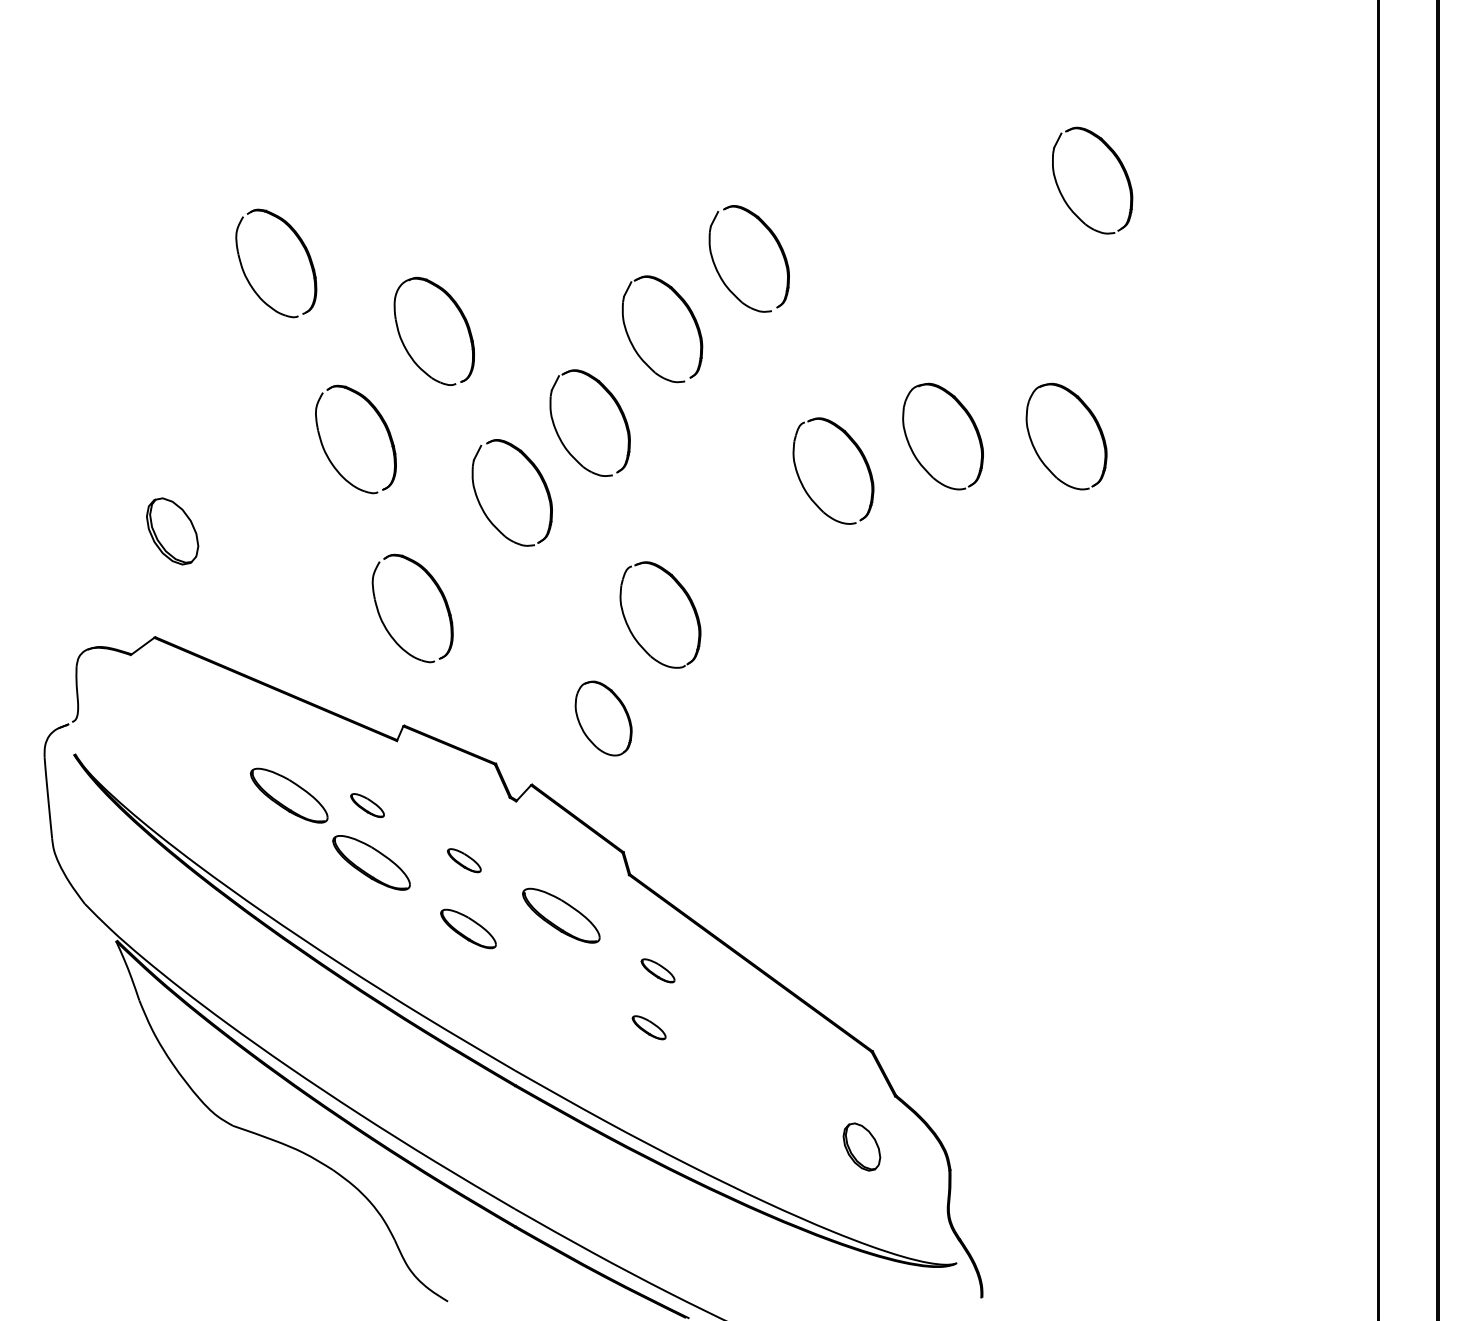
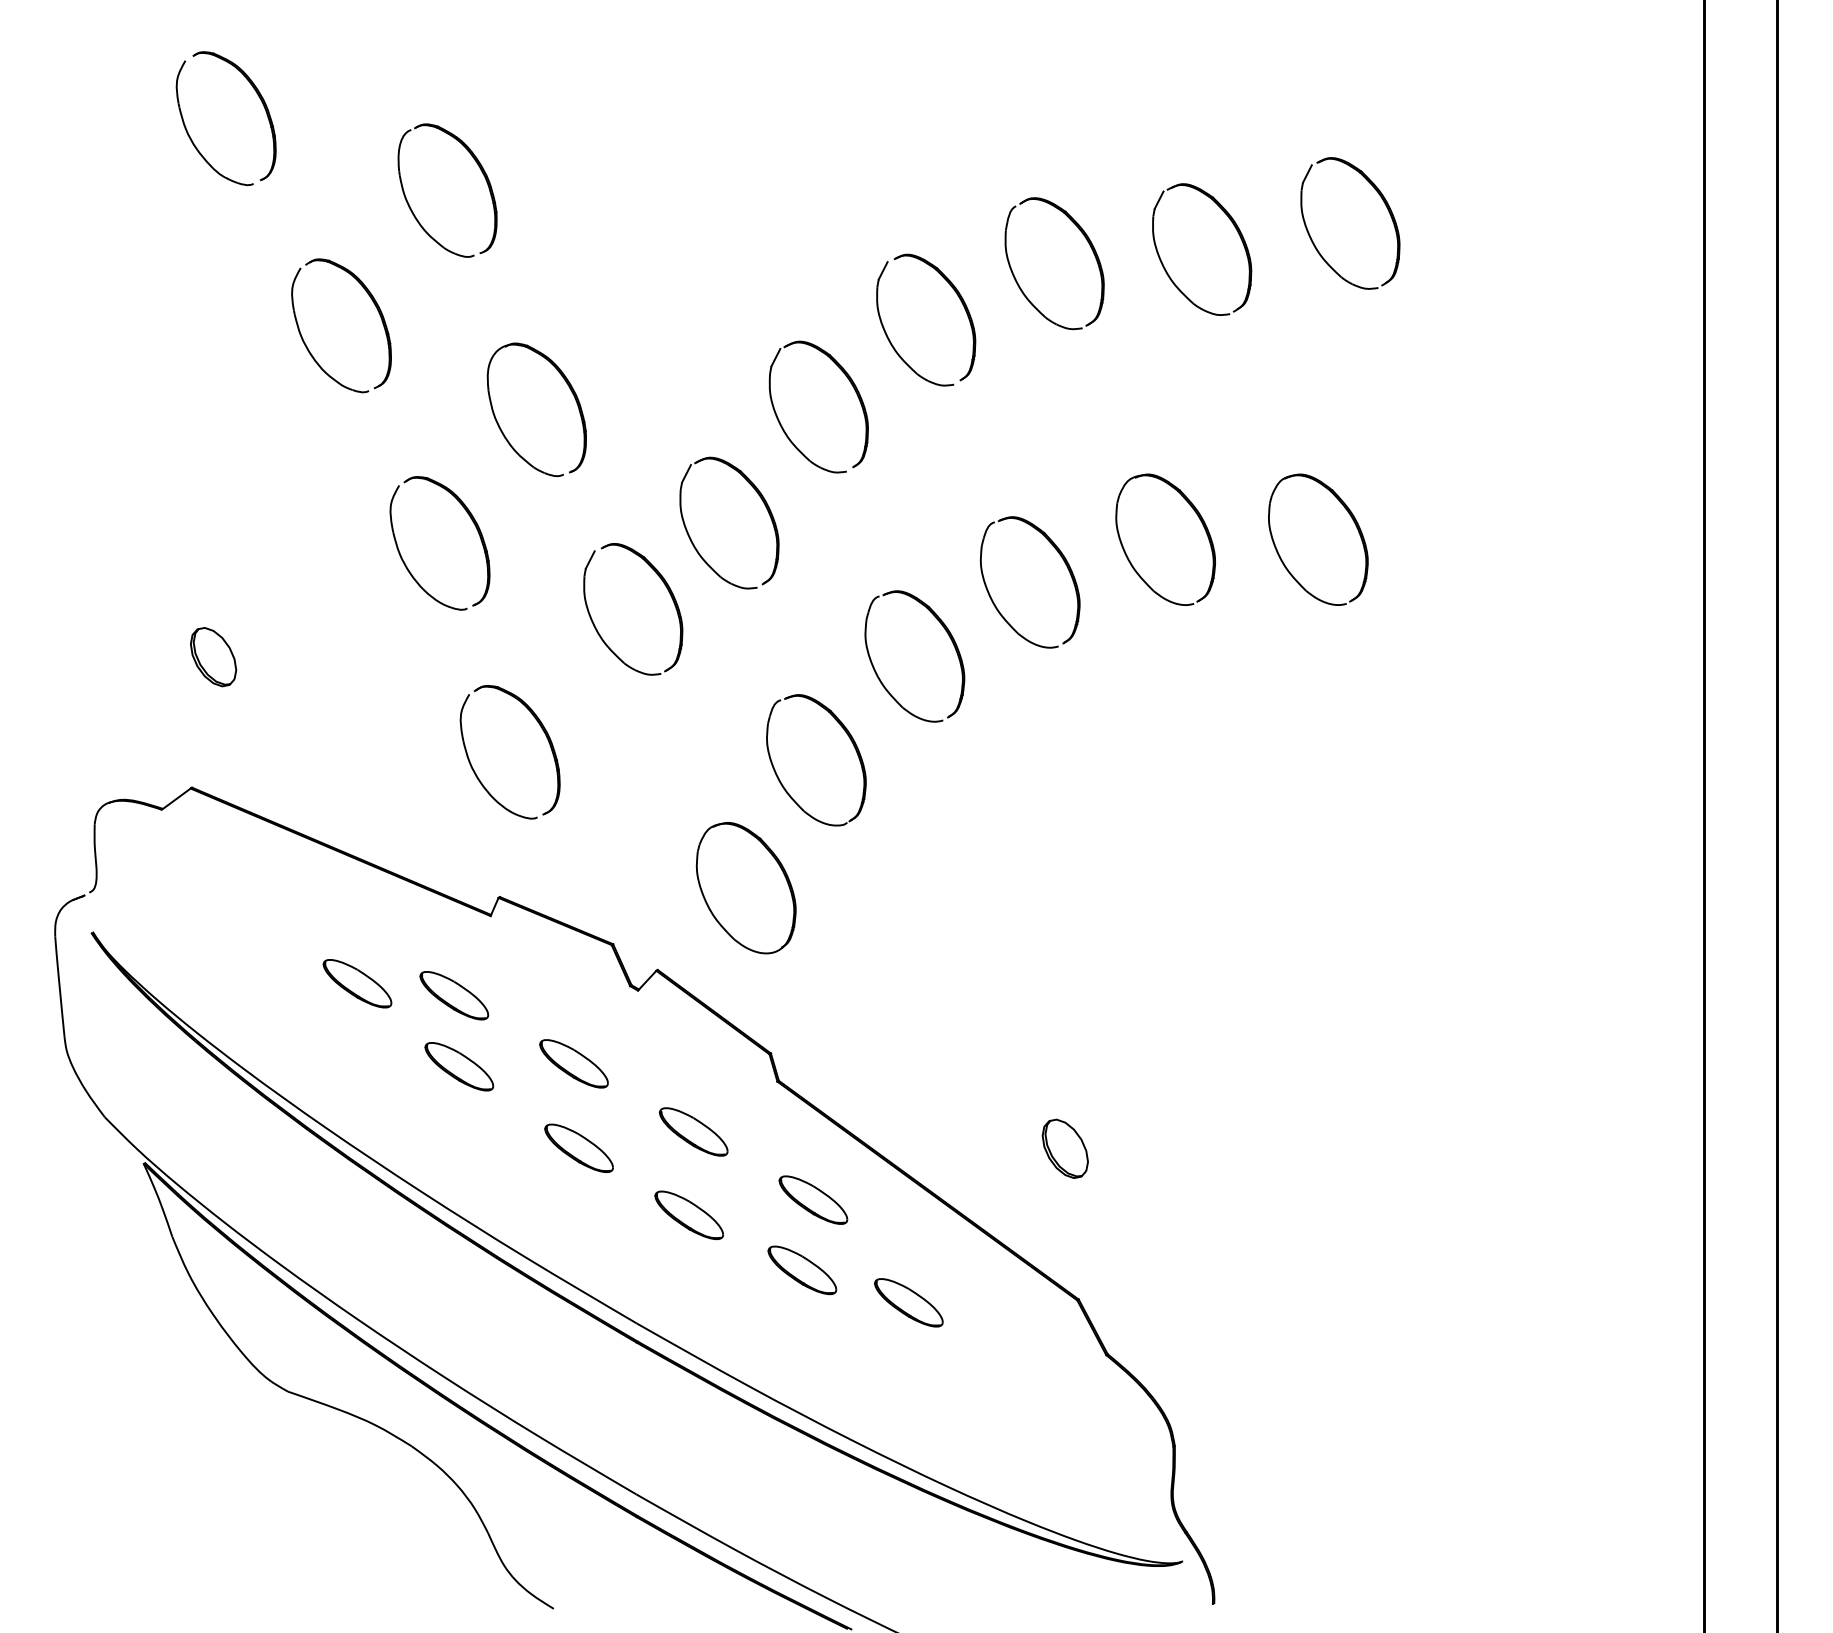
part: (210, 81) -> (260, 100), added
part: (389, 139) -> (481, 172), added
part: (998, 183) -> (1234, 227), added
part: (879, 196) -> (1087, 242), added
part: (766, 513) -> (947, 634), added
part: (172, 531) -> (213, 657), size x0.71
part: (603, 718) -> (745, 888), size x1.43
part: (289, 795) -> (357, 983), size x0.71
part: (367, 805) -> (454, 995), size x1.67
part: (463, 860) -> (573, 1063), size x1.67
part: (371, 862) -> (459, 1066), size x0.71
part: (561, 915) -> (693, 1131), size x0.71
part: (658, 970) -> (813, 1199), size x1.67
part: (557, 982) -> (688, 1214), added
part: (649, 1027) -> (802, 1270), size x1.67
part: (735, 1053) -> (908, 1302), added
part: (861, 1146) -> (1064, 1148), moved

